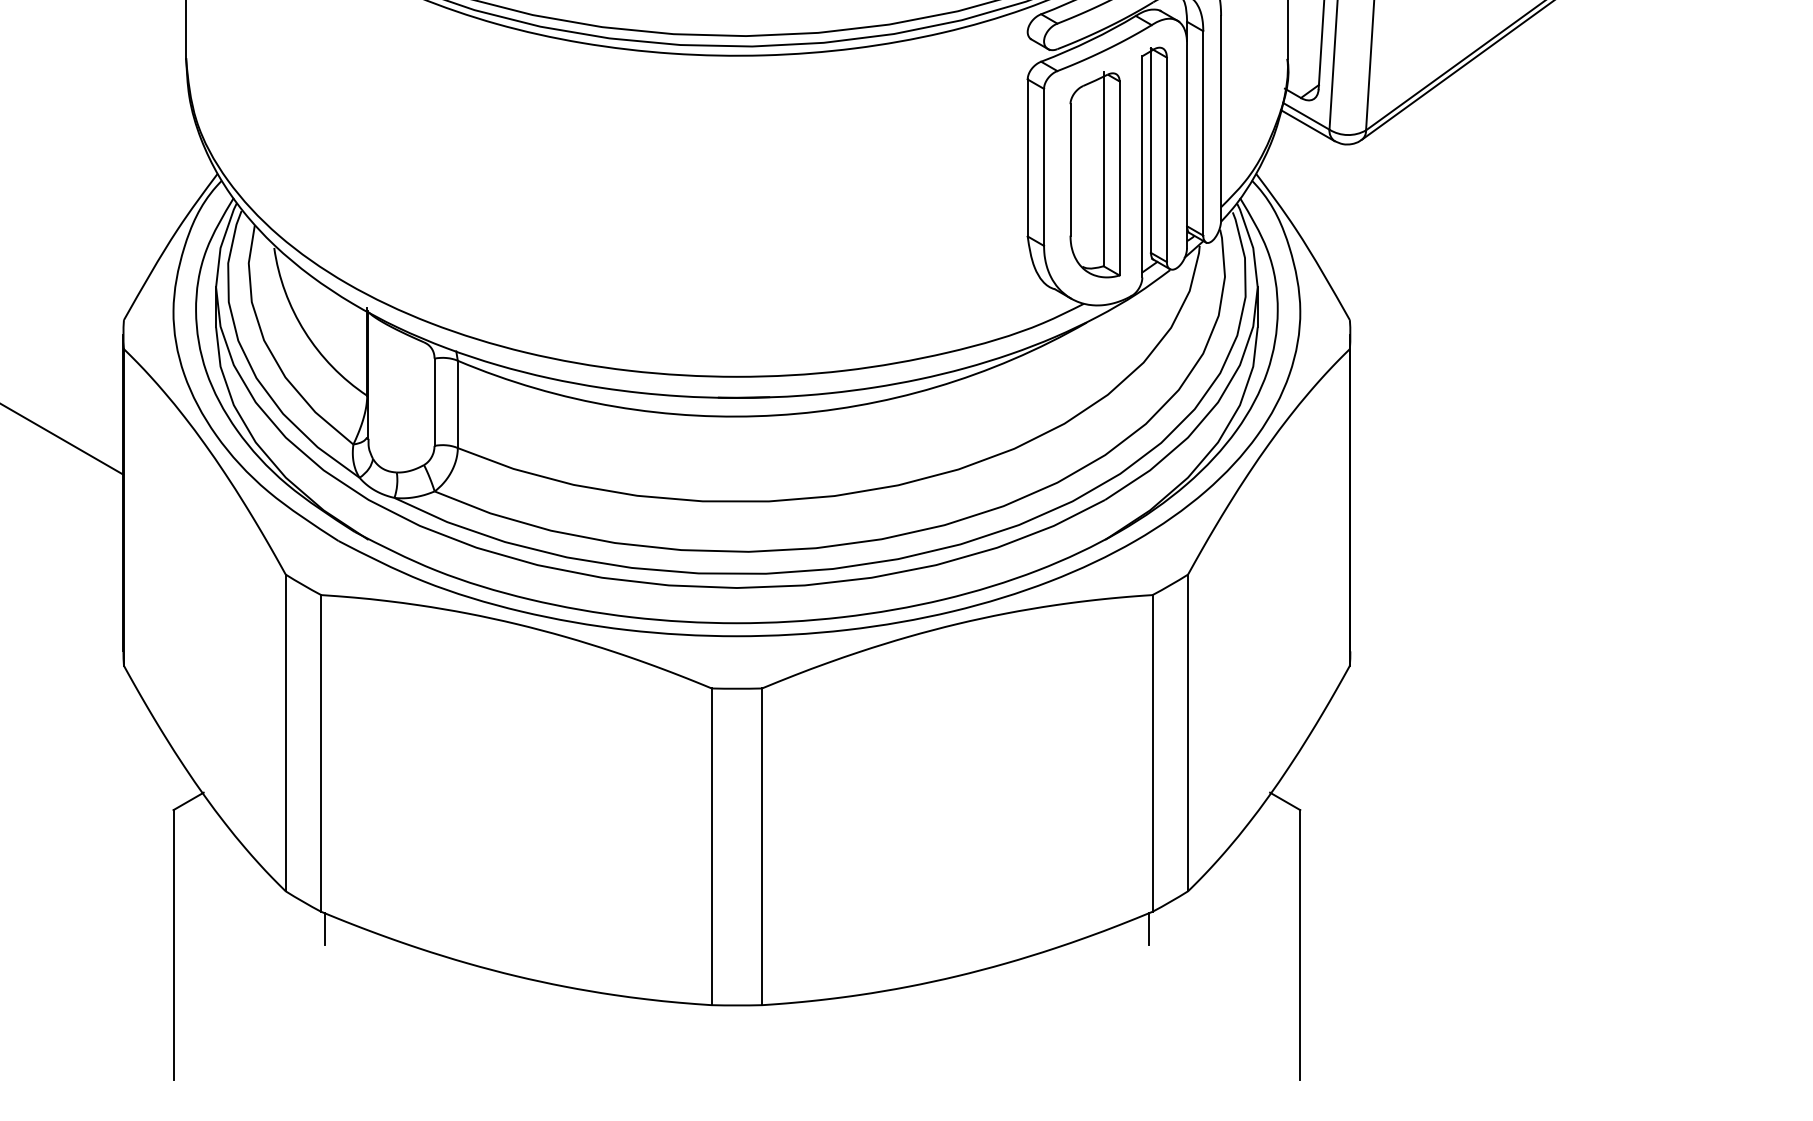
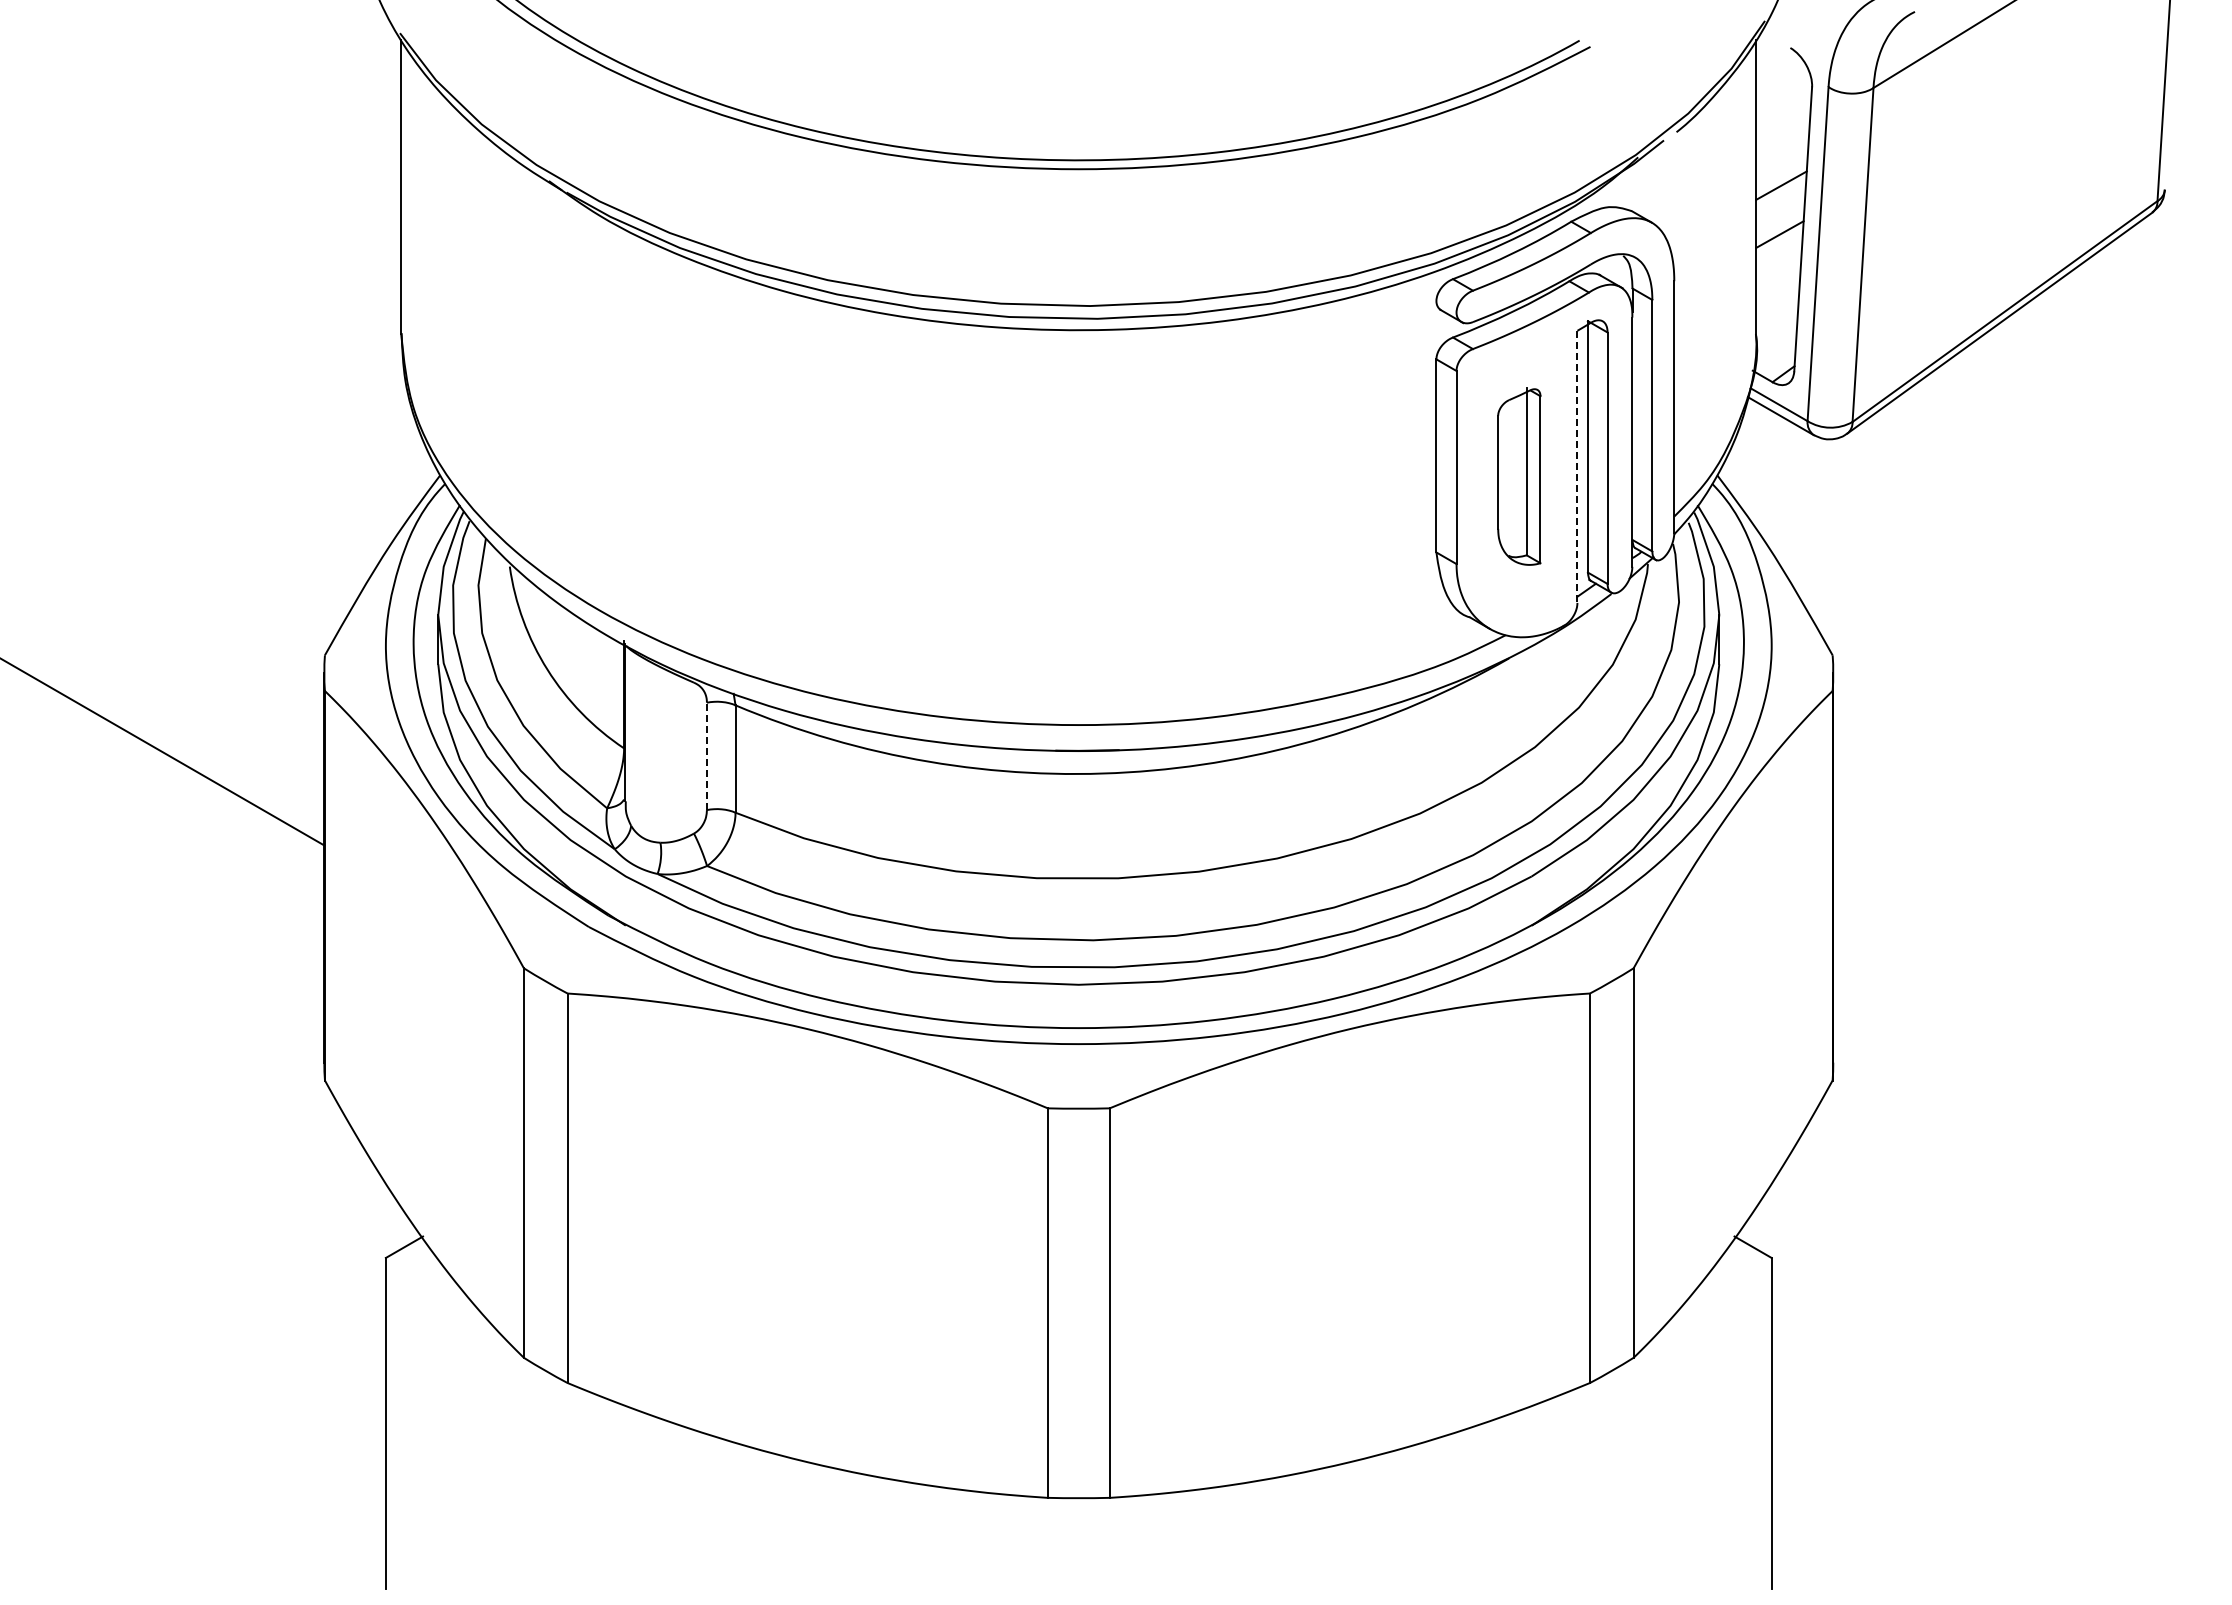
line: (1142, 167) -> (1577, 467), solid -> dashed
part: (1095, 174) -> (1519, 476), size x0.7
line: (434, 402) -> (706, 756), solid -> dashed
line: (325, 928) -> (572, 1403), removed
line: (1148, 928) -> (1585, 1403), removed

